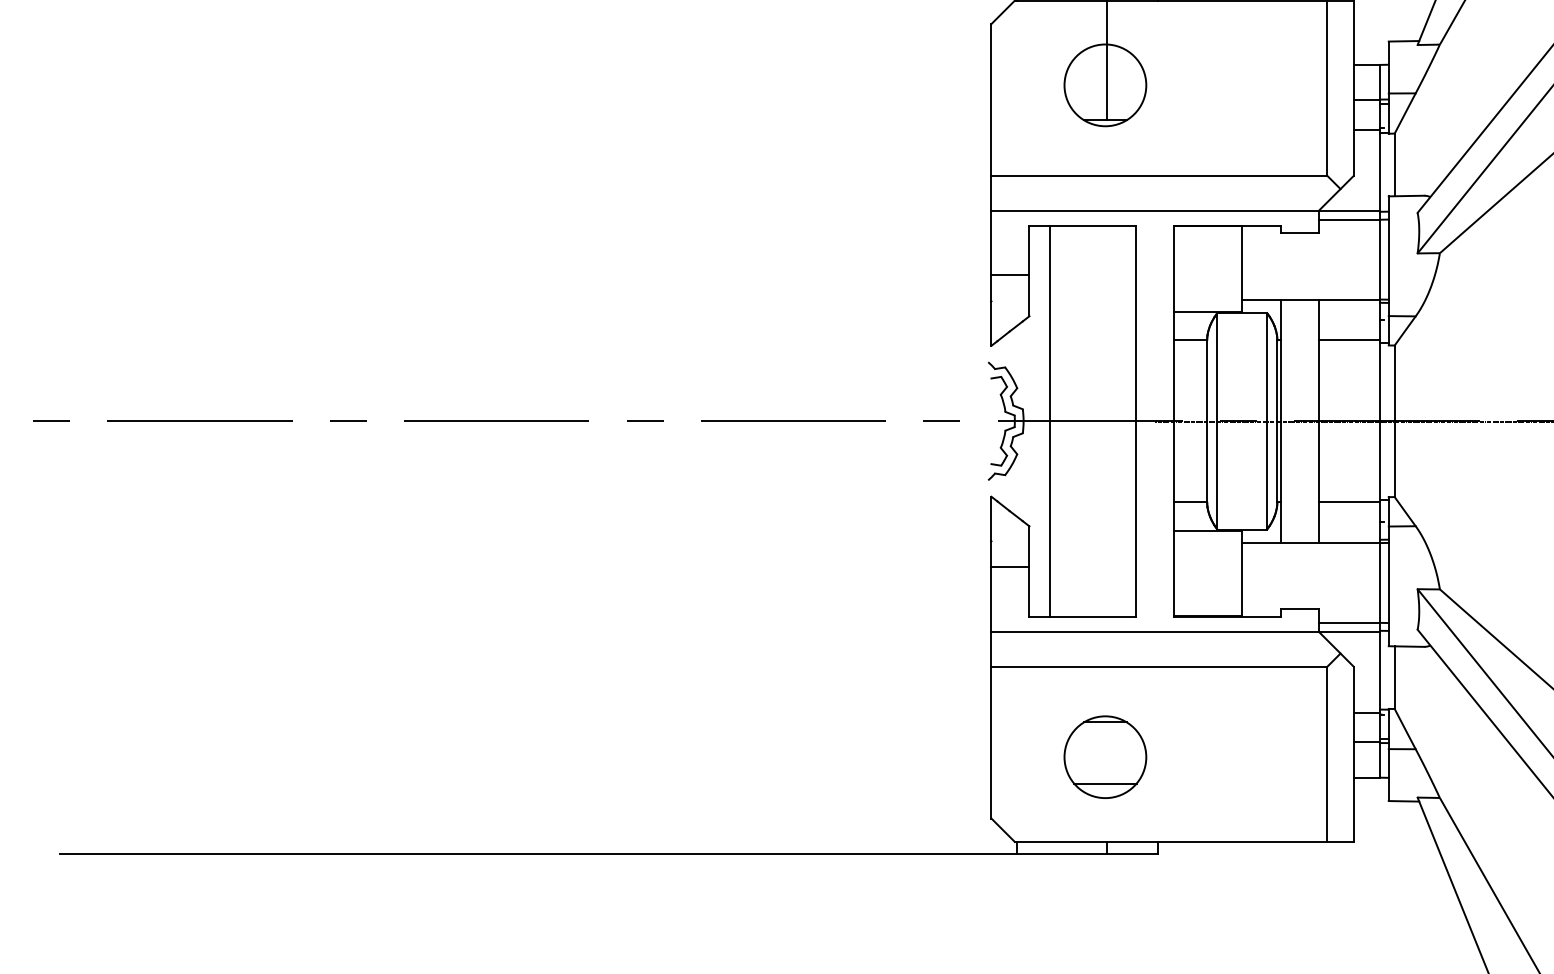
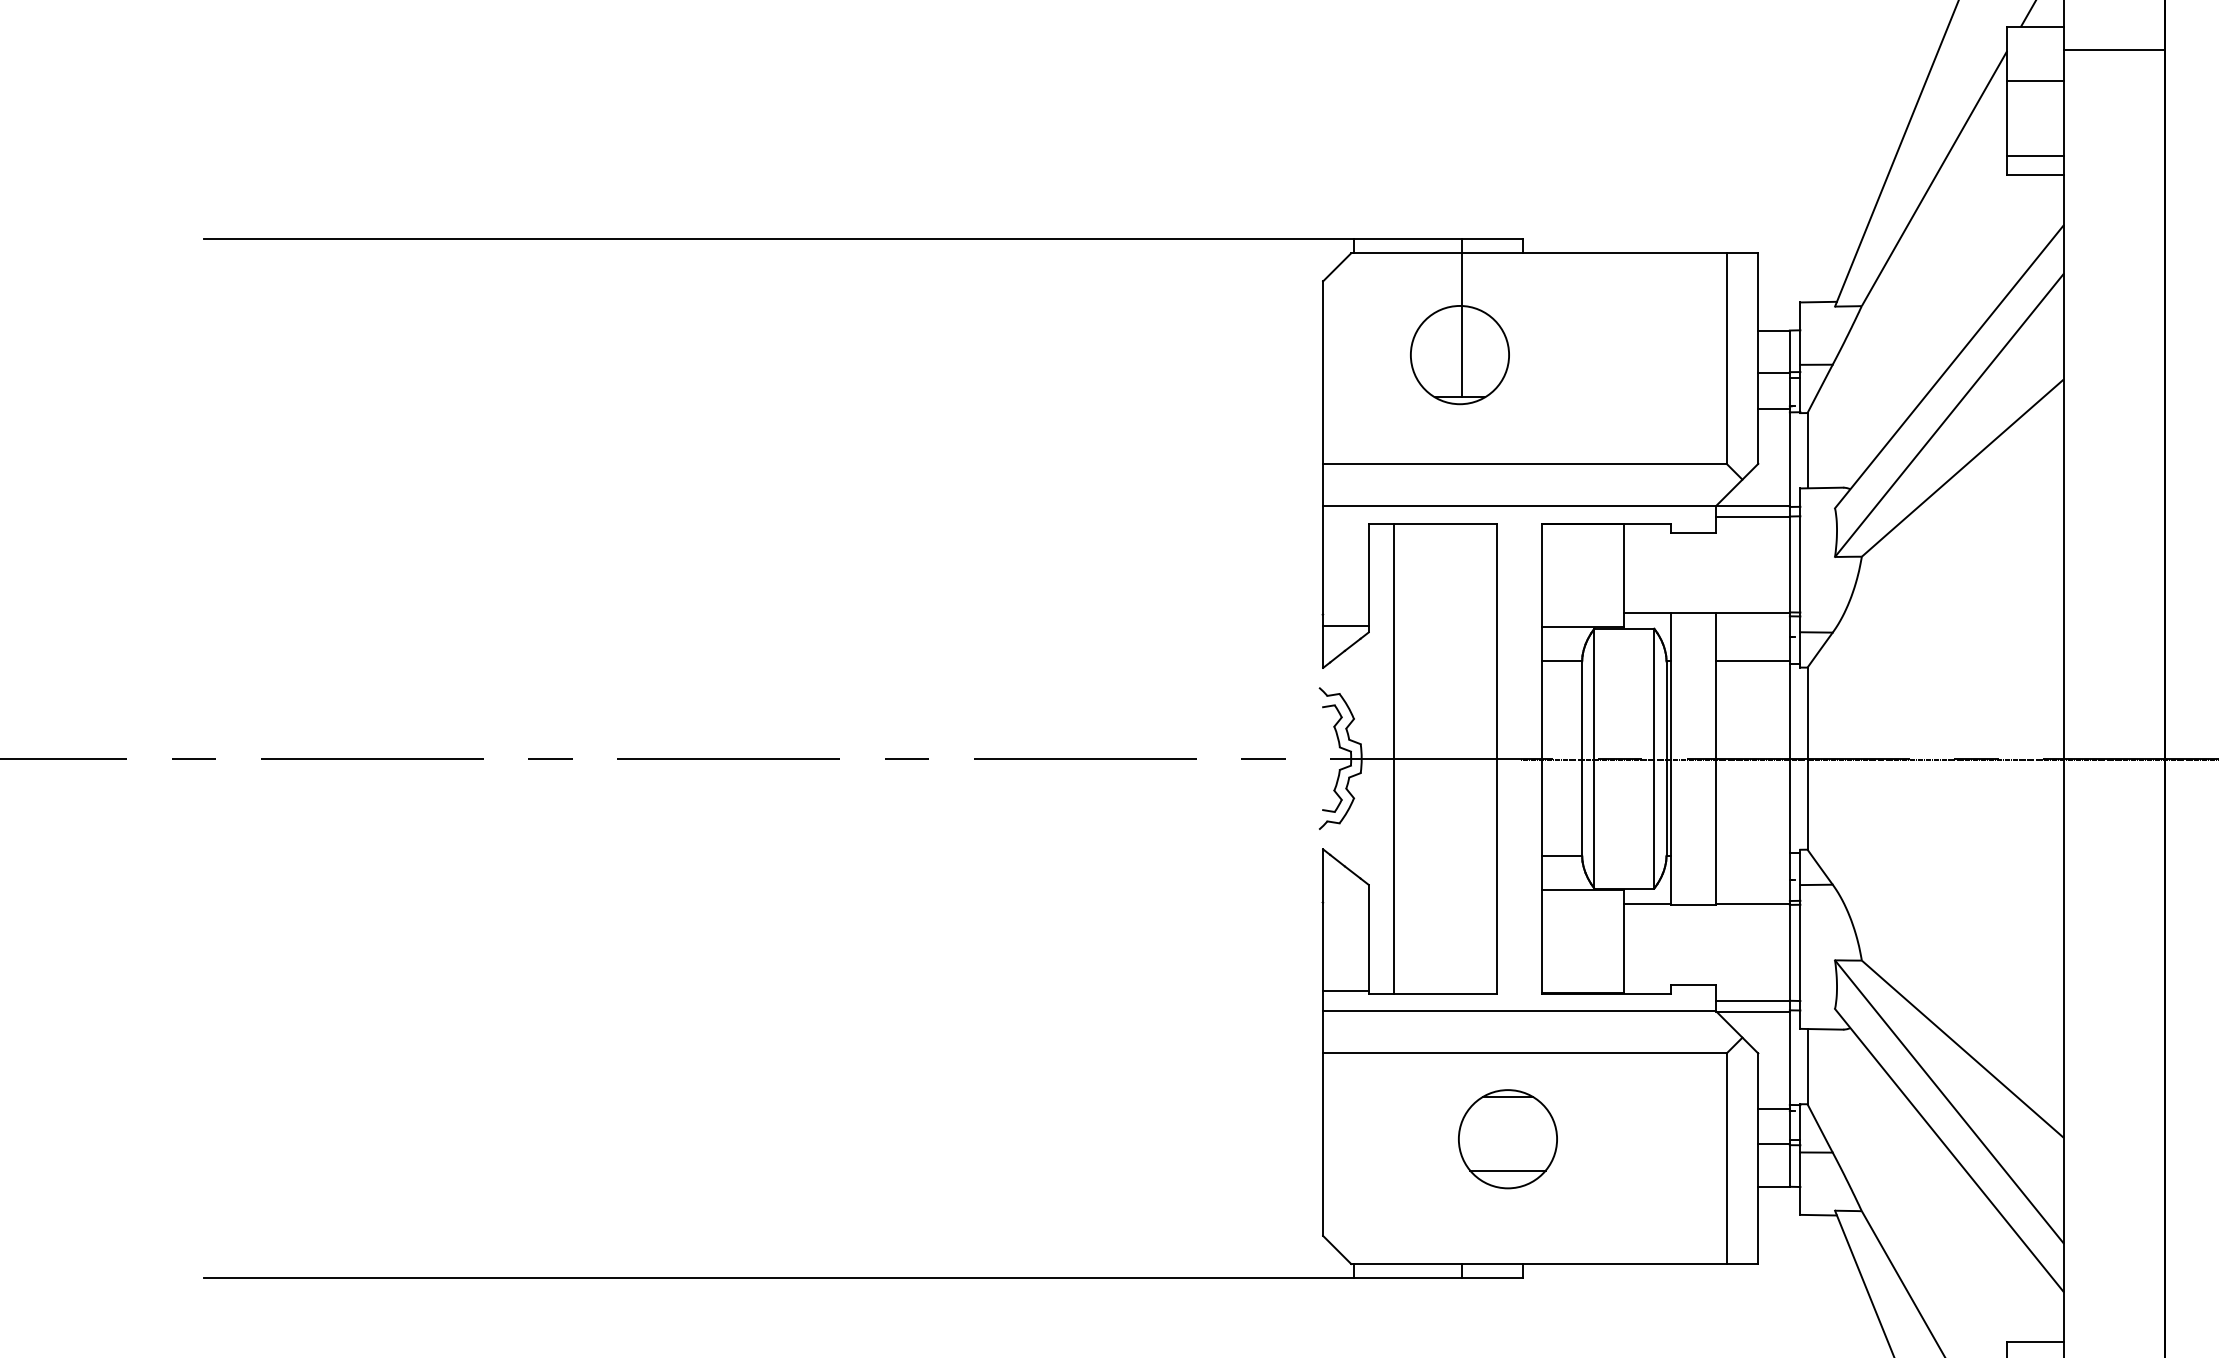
line: (1010, 275) -> (1345, 626), moved
line: (1348, 501) -> (1752, 855), removed
line: (1010, 567) -> (1345, 991), moved
part: (1105, 757) -> (1507, 1139), moved

